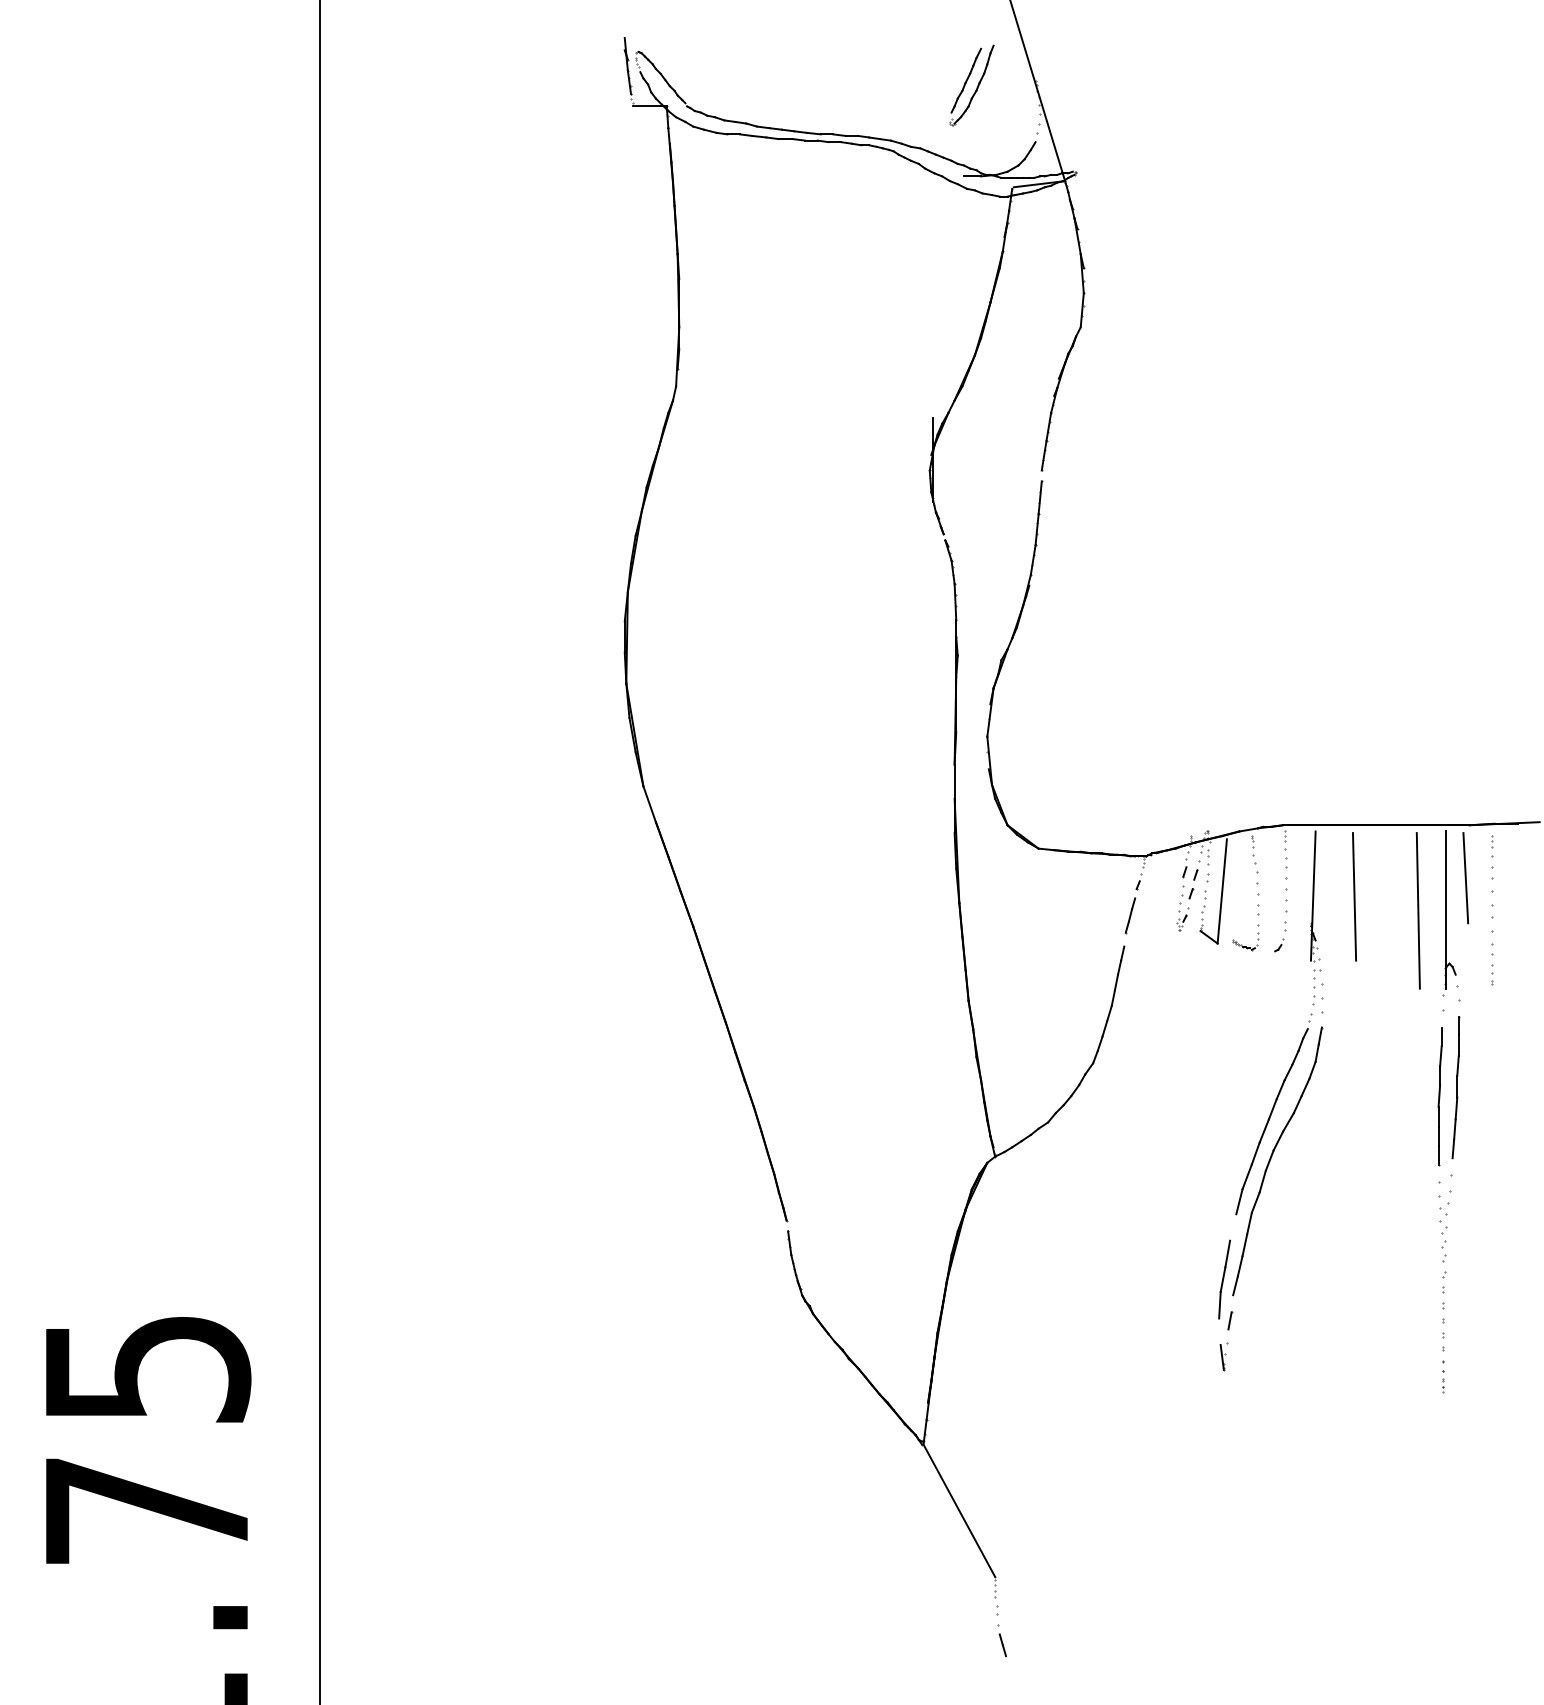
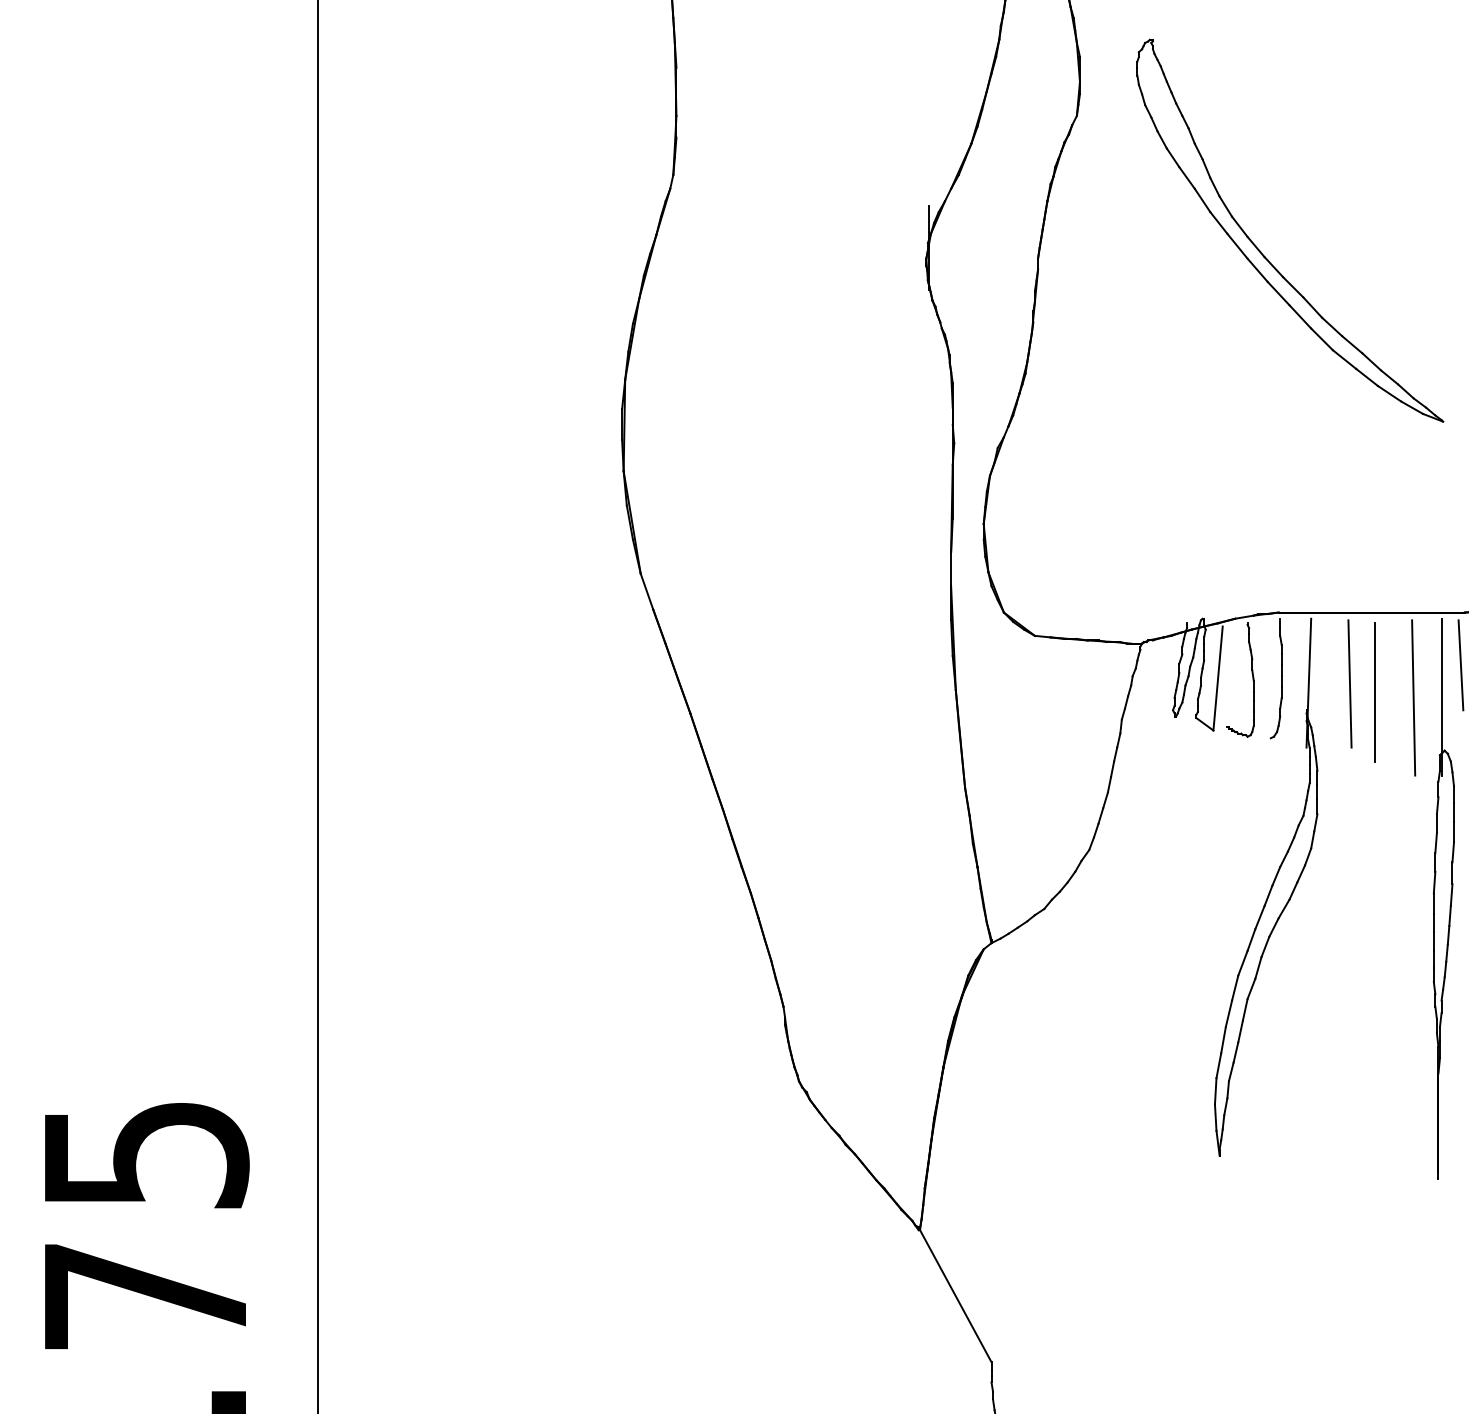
part: (1269, 467) -> (1265, 255), added
line: (1379, 905) -> (1374, 692), added
line: (1233, 1227) -> (1229, 1013), added
line: (1219, 1331) -> (1215, 1117), added

